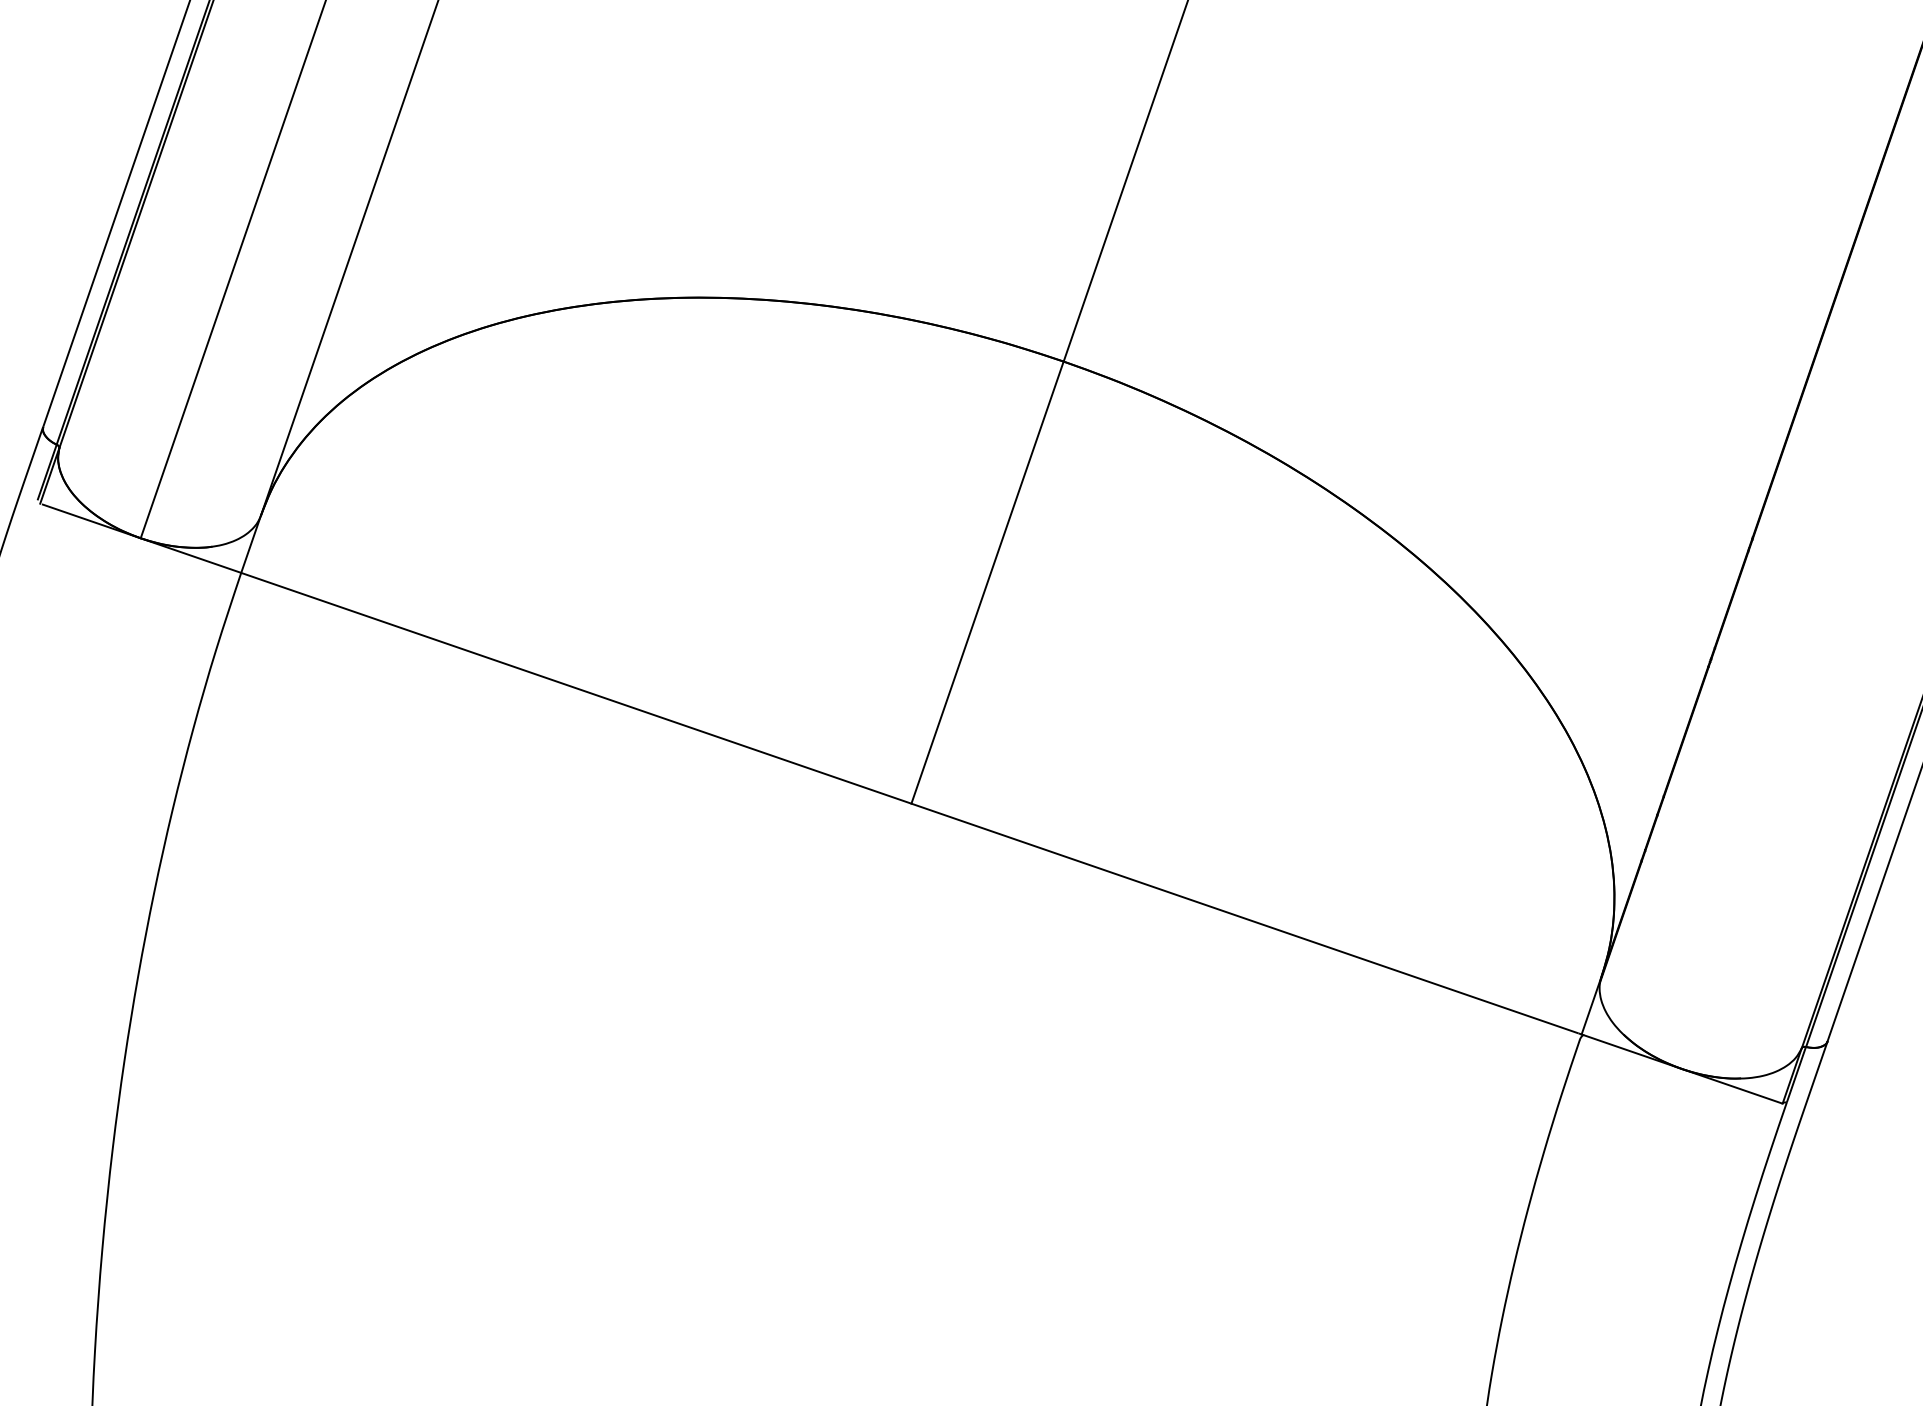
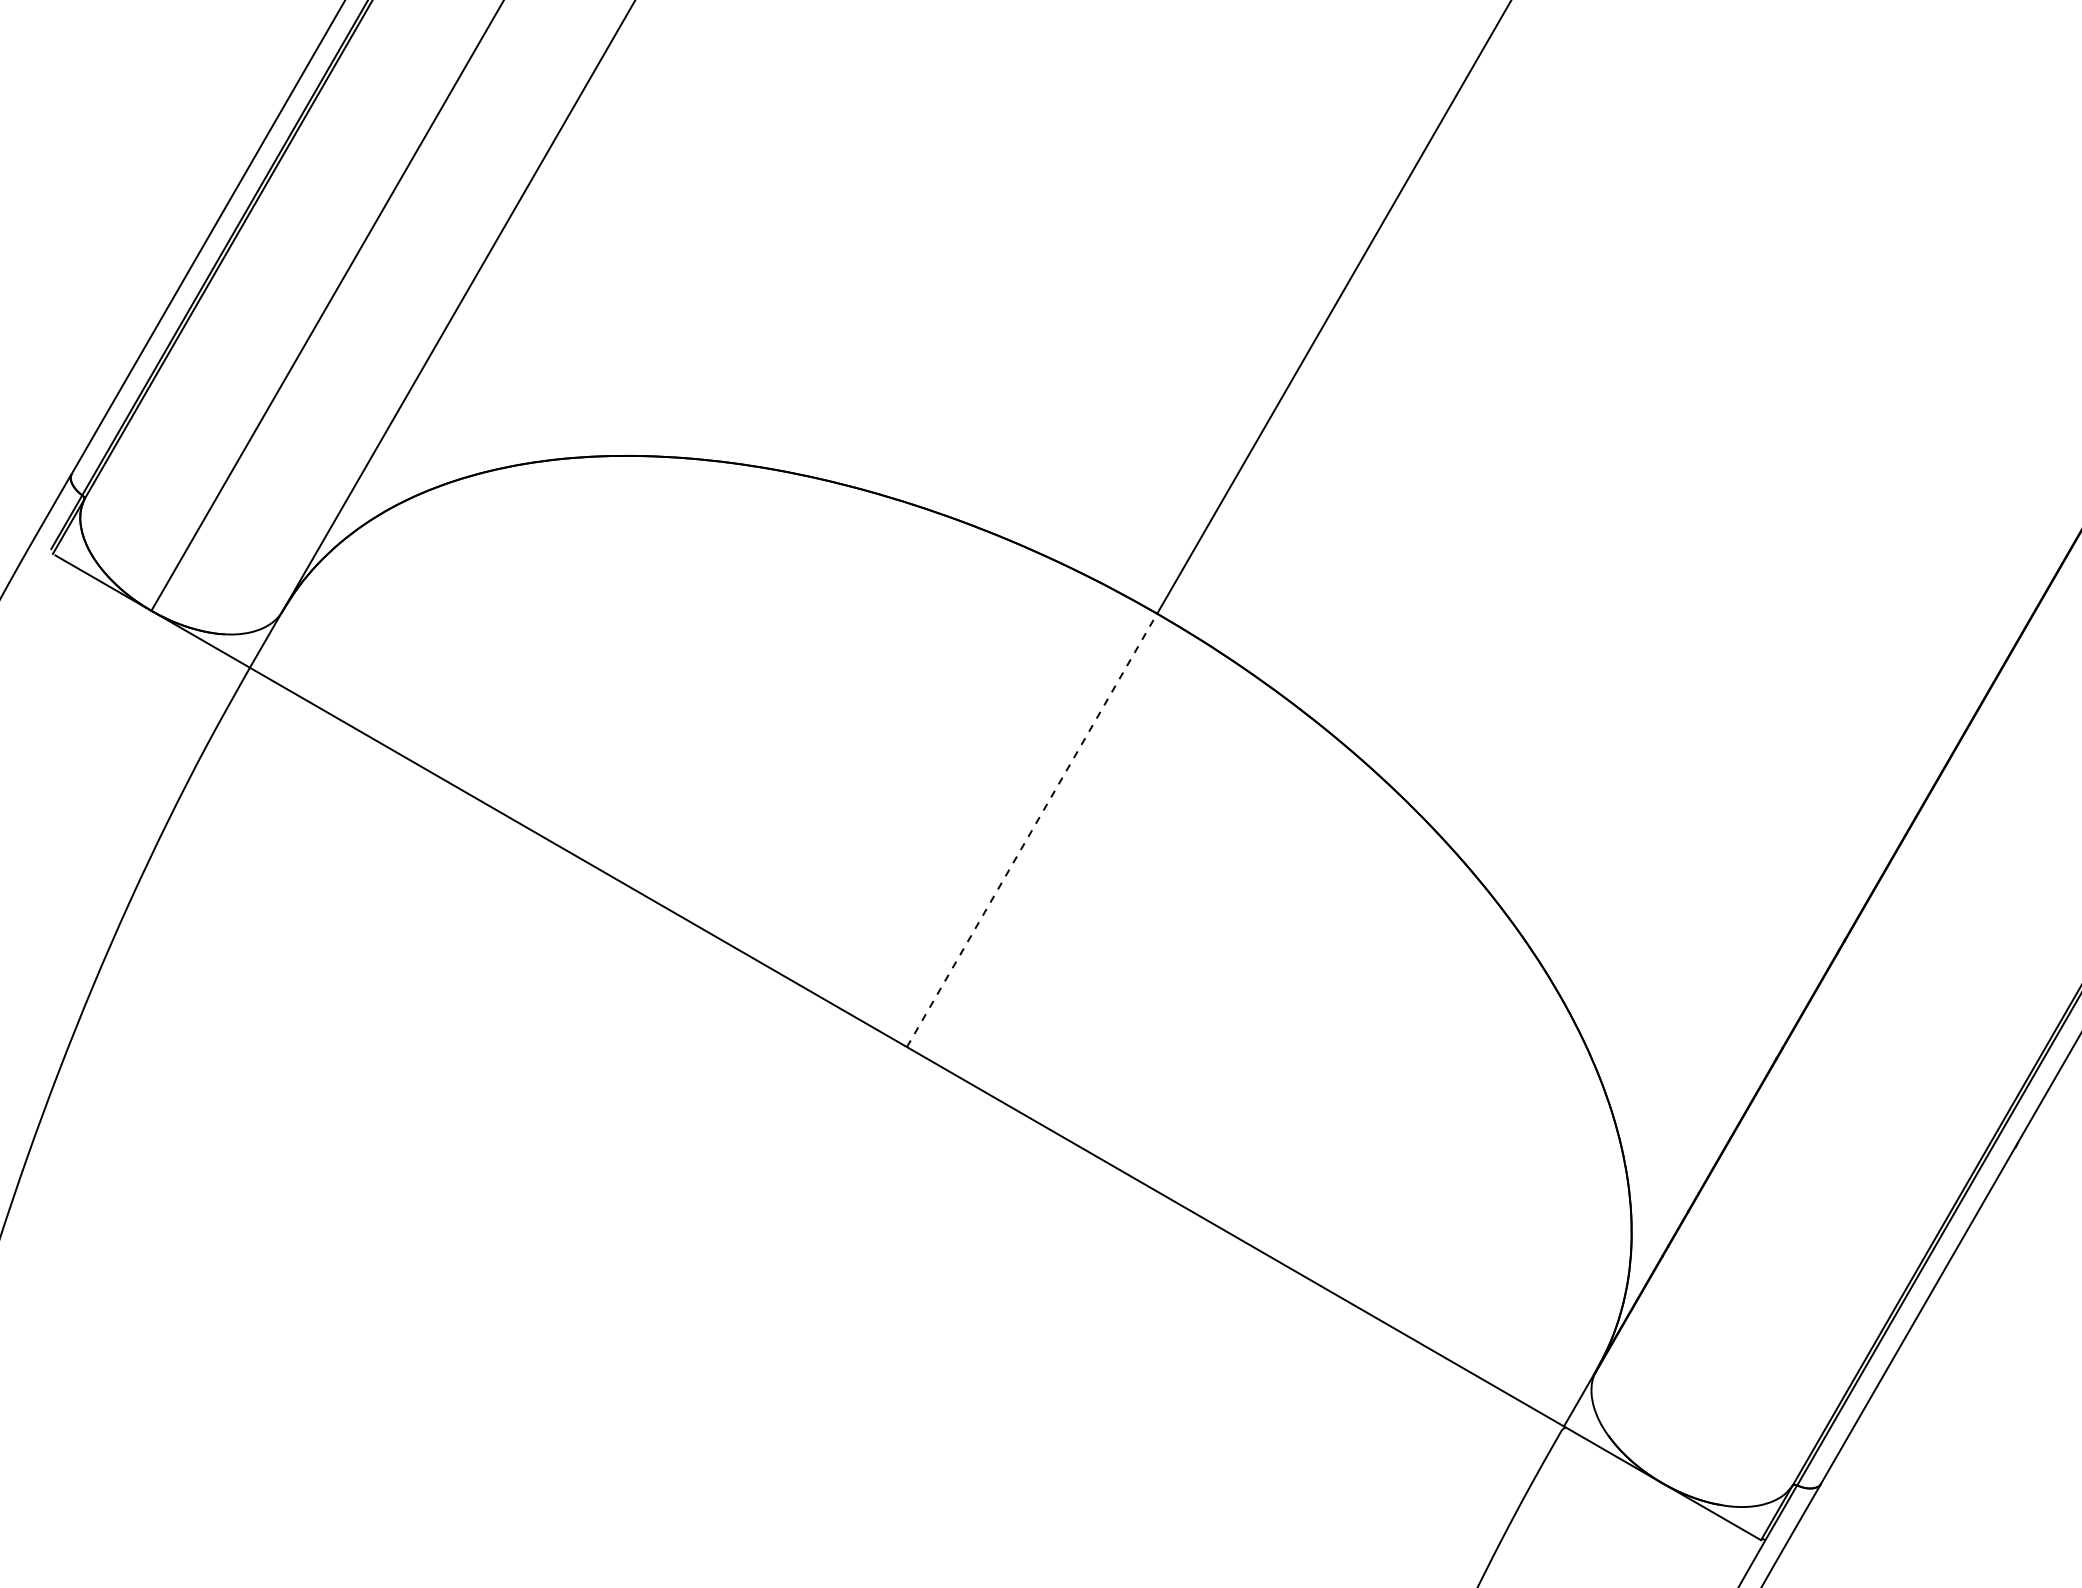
line: (987, 581) -> (1032, 829), solid -> dashed

